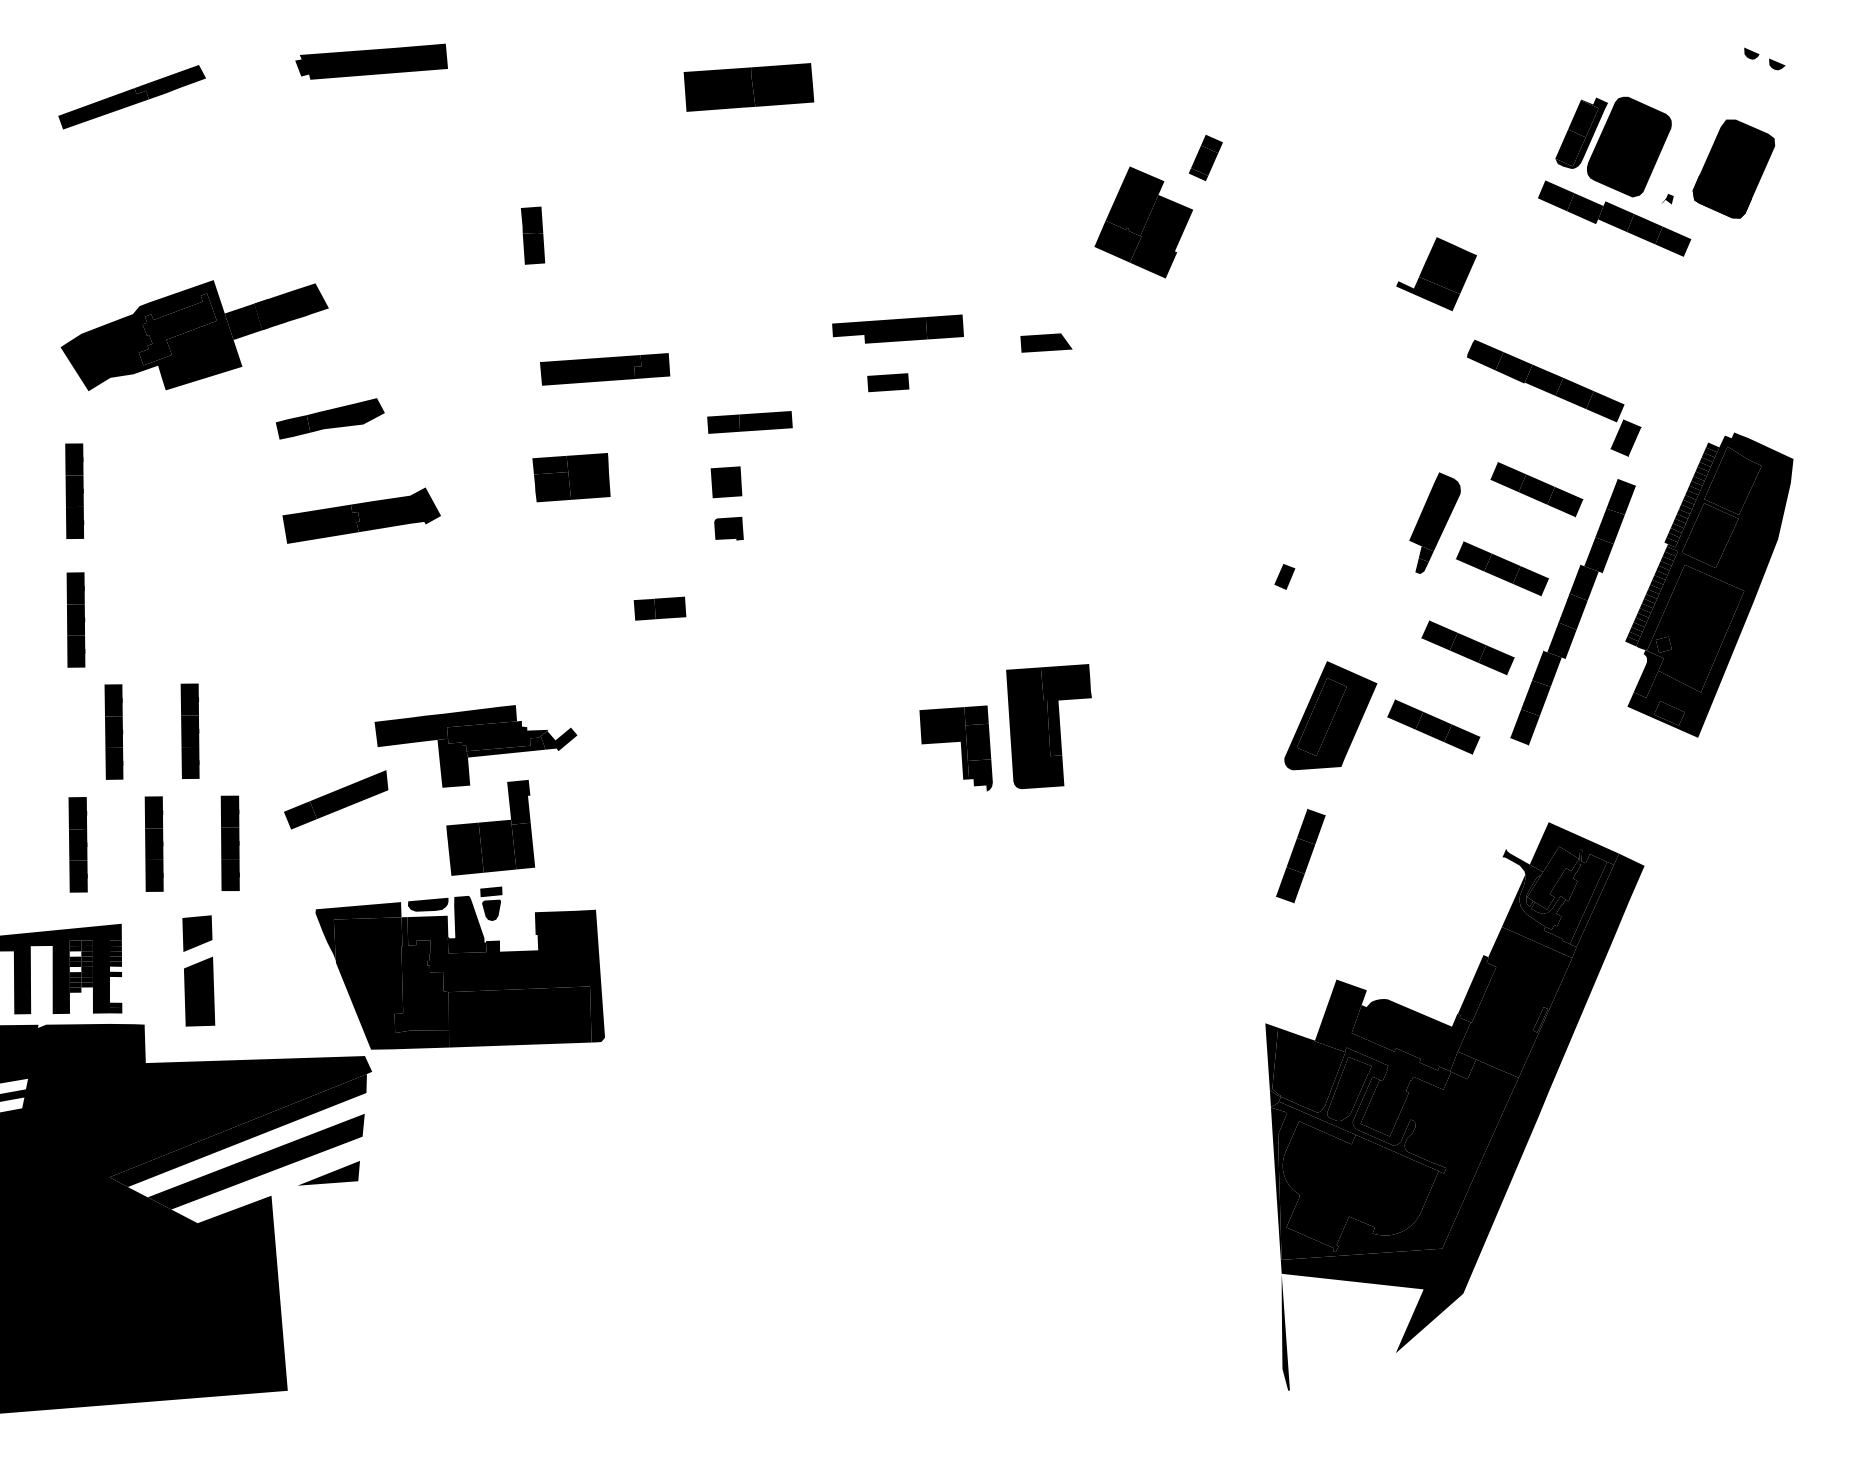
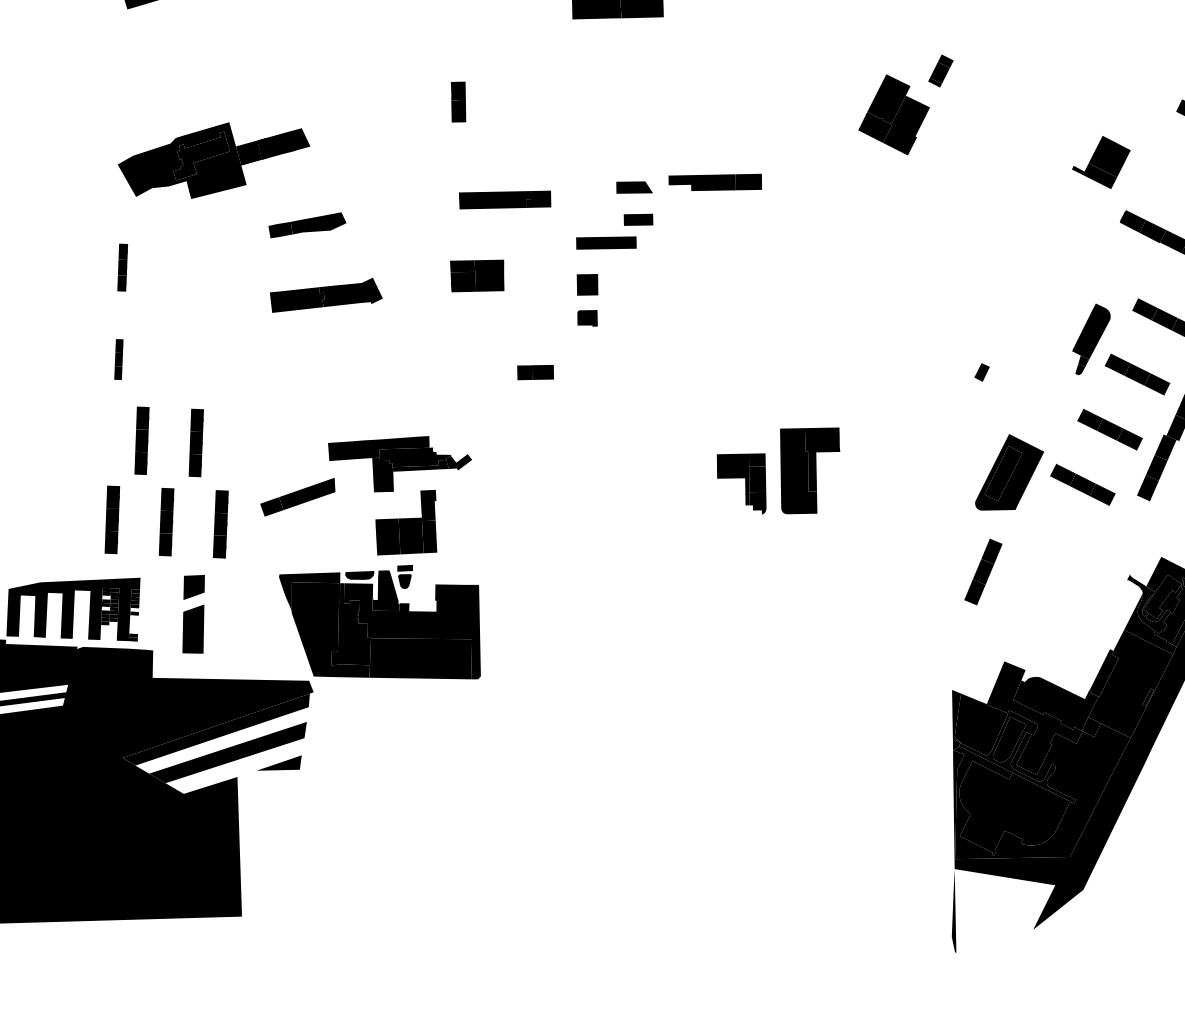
part: (1046, 342) -> (634, 187), moved
part: (888, 382) -> (638, 219), moved
part: (74, 490) -> (122, 267), size x0.7
part: (75, 619) -> (118, 359), size x0.6

